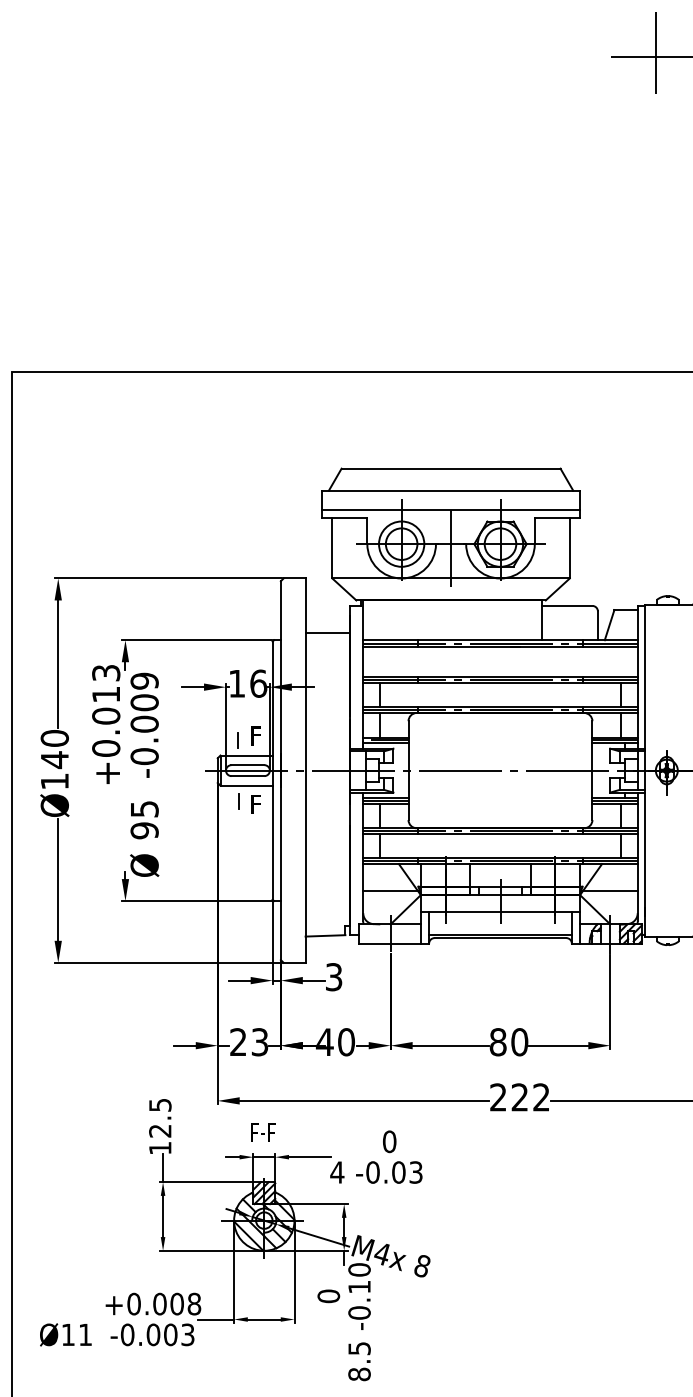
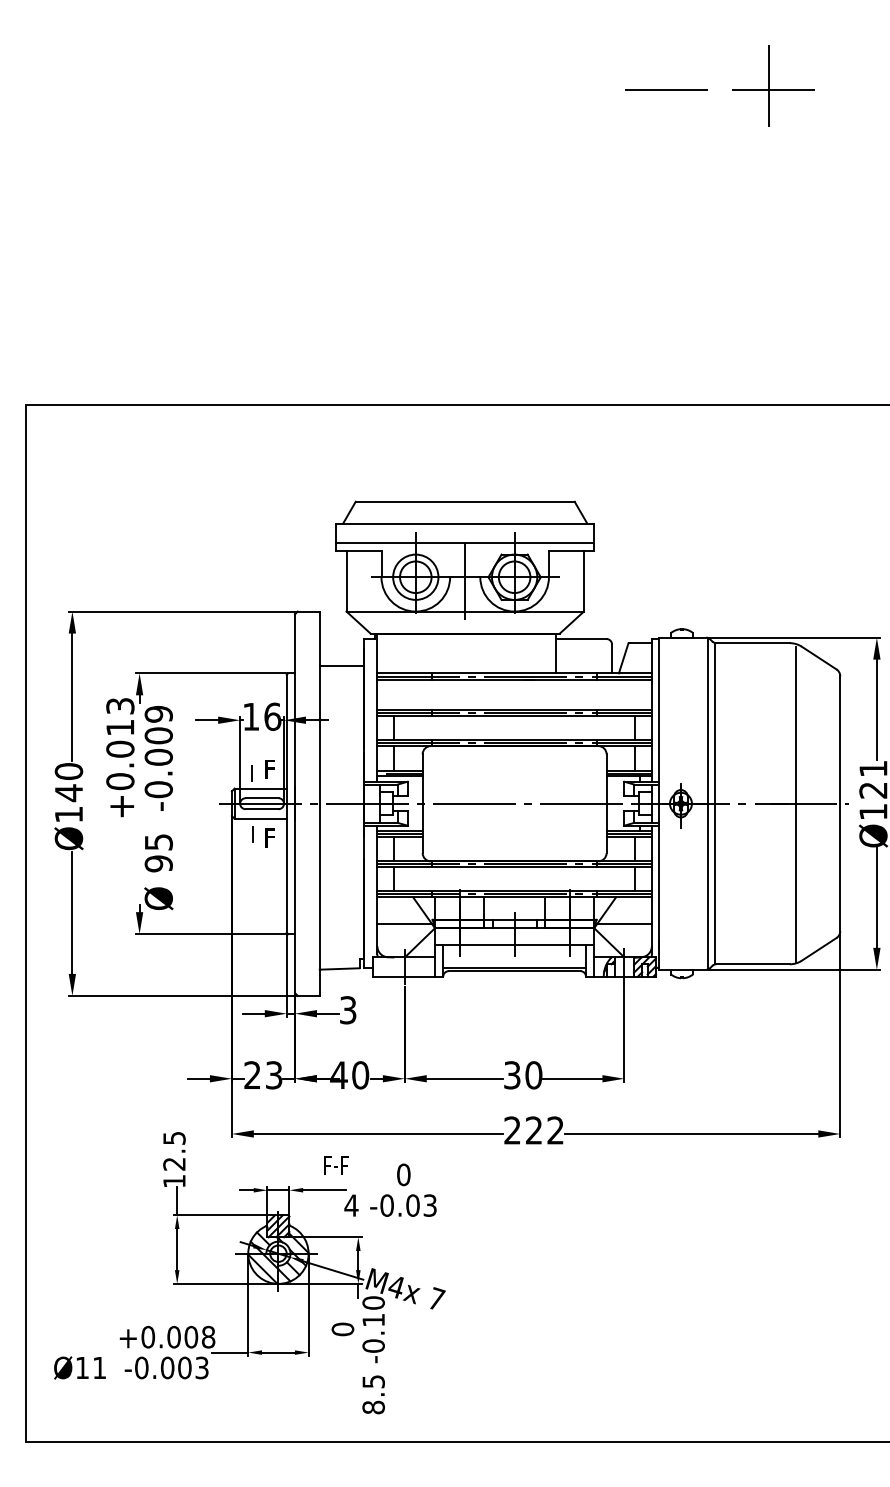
line: (656, 56) -> (670, 89), removed
text: (498, 1042) -> (512, 1075), 80 -> 30
text: (263, 1132) -> (336, 1165), moved
text: (422, 1265) -> (436, 1298), 8 -> 7

